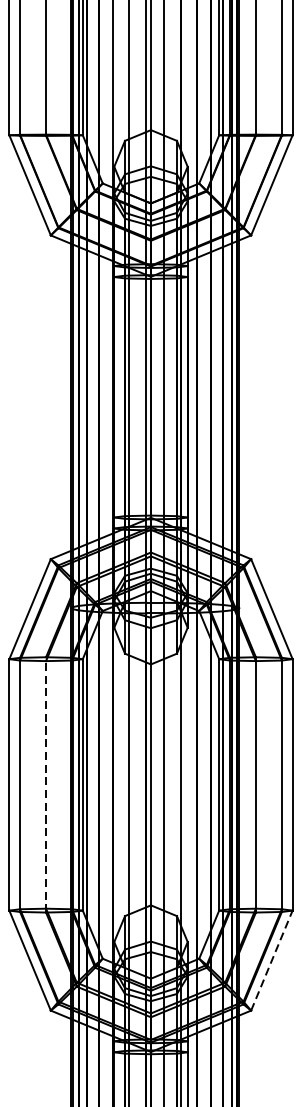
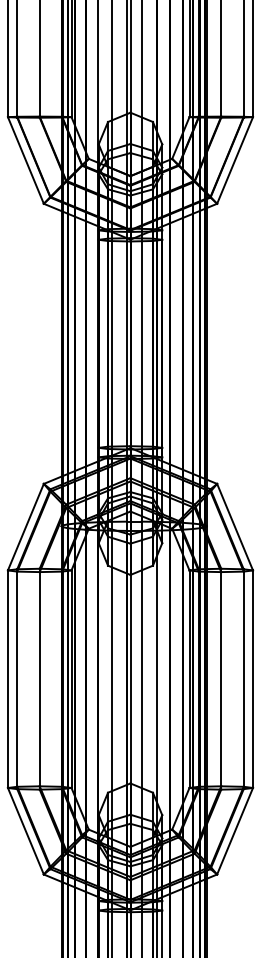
line: (45, 784) -> (39, 678), dashed -> solid
line: (272, 960) -> (235, 831), dashed -> solid

